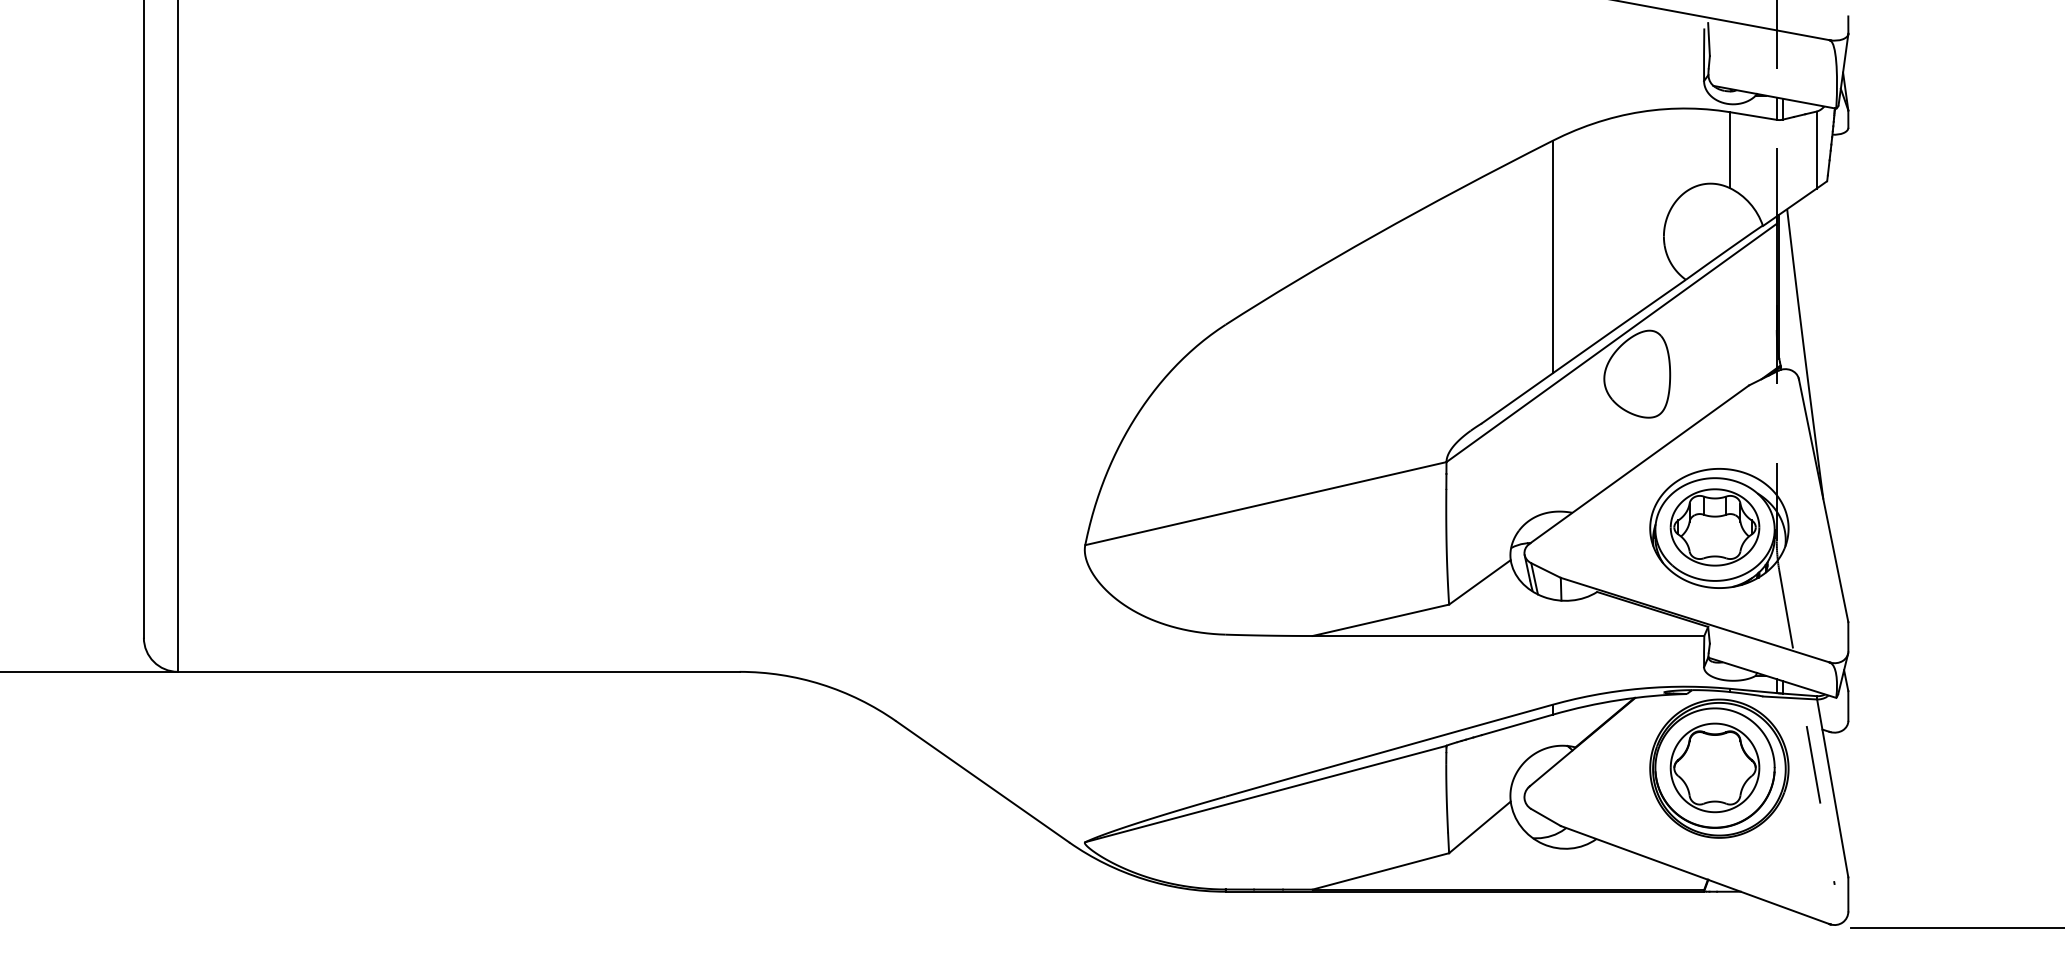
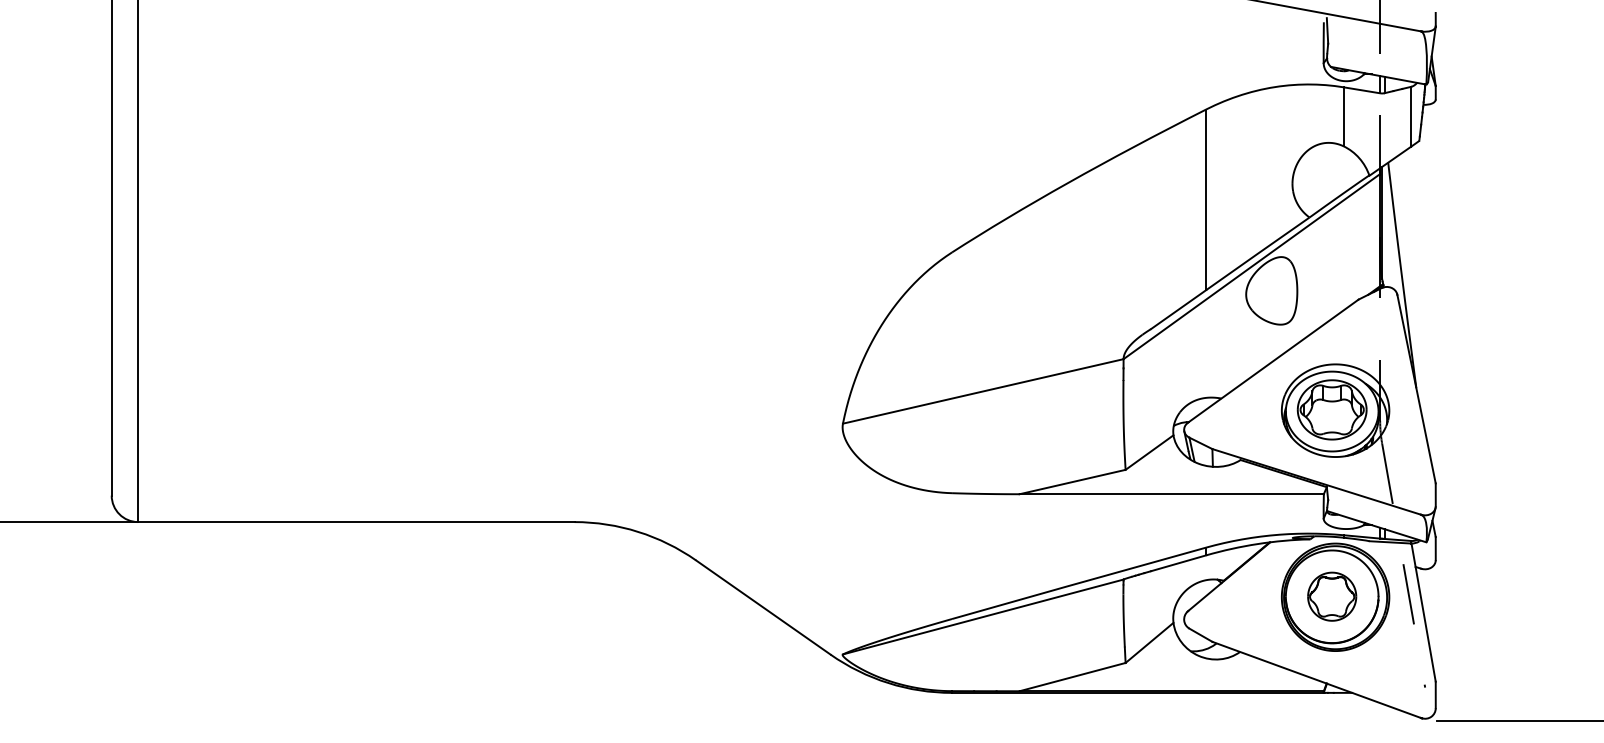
part: (1714, 767) -> (1331, 596), size x0.7

